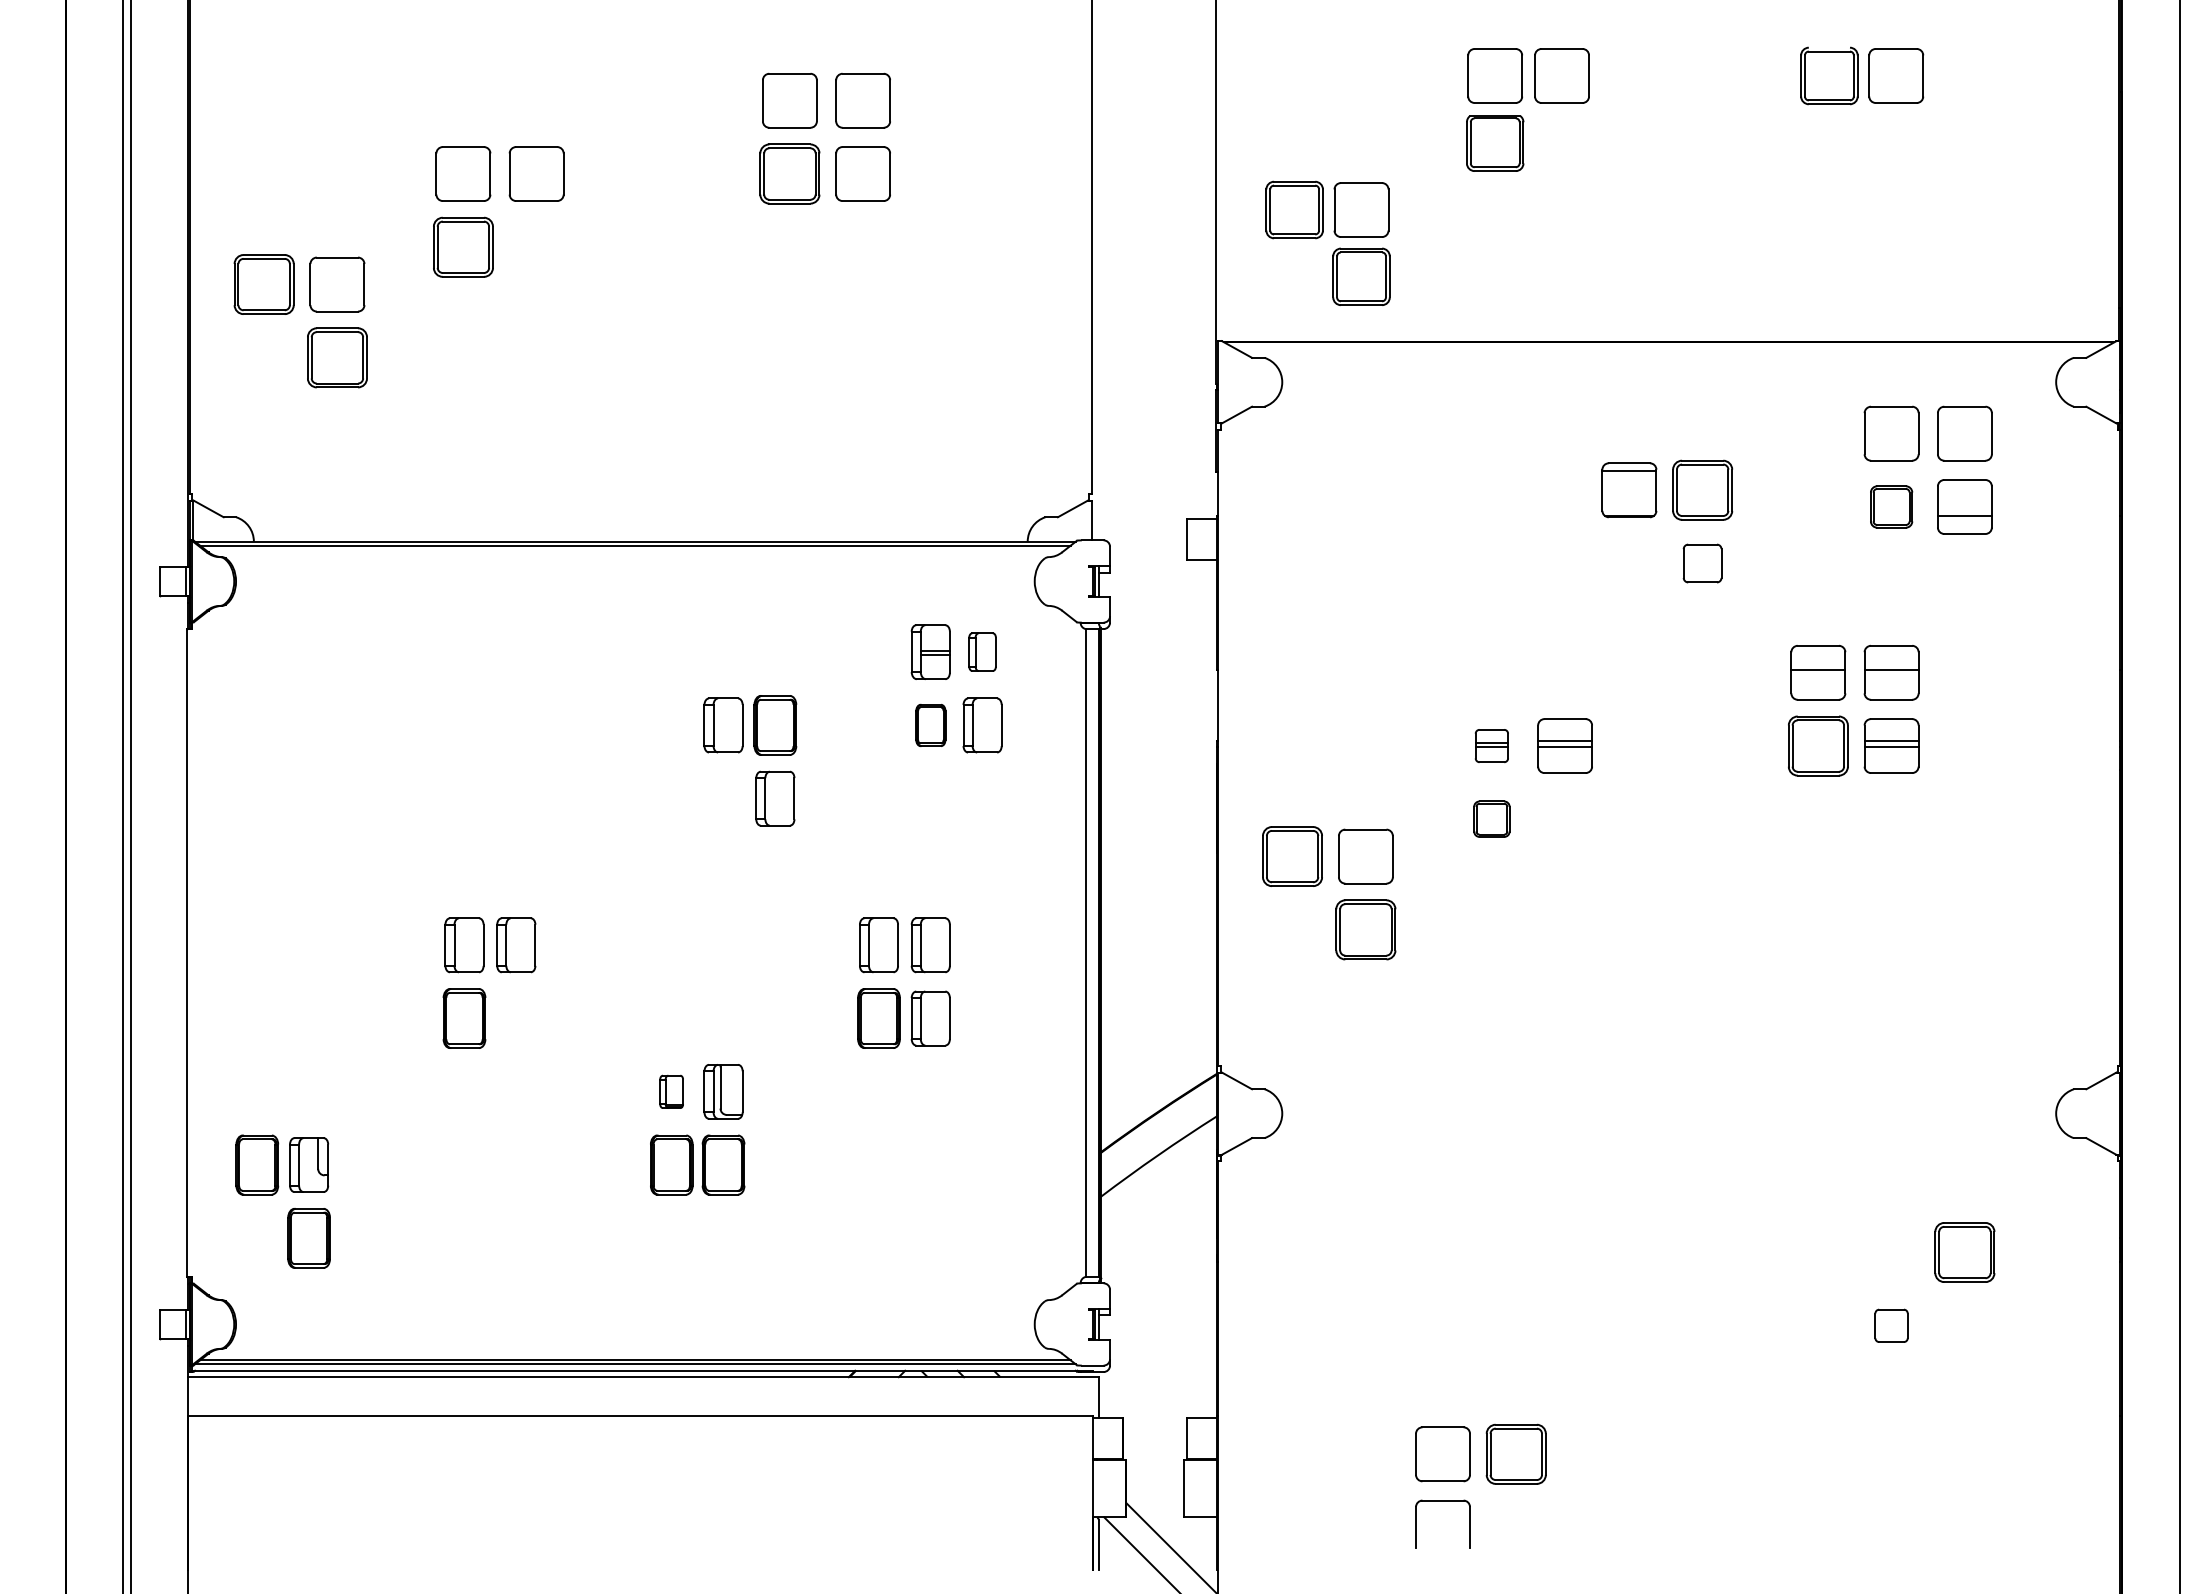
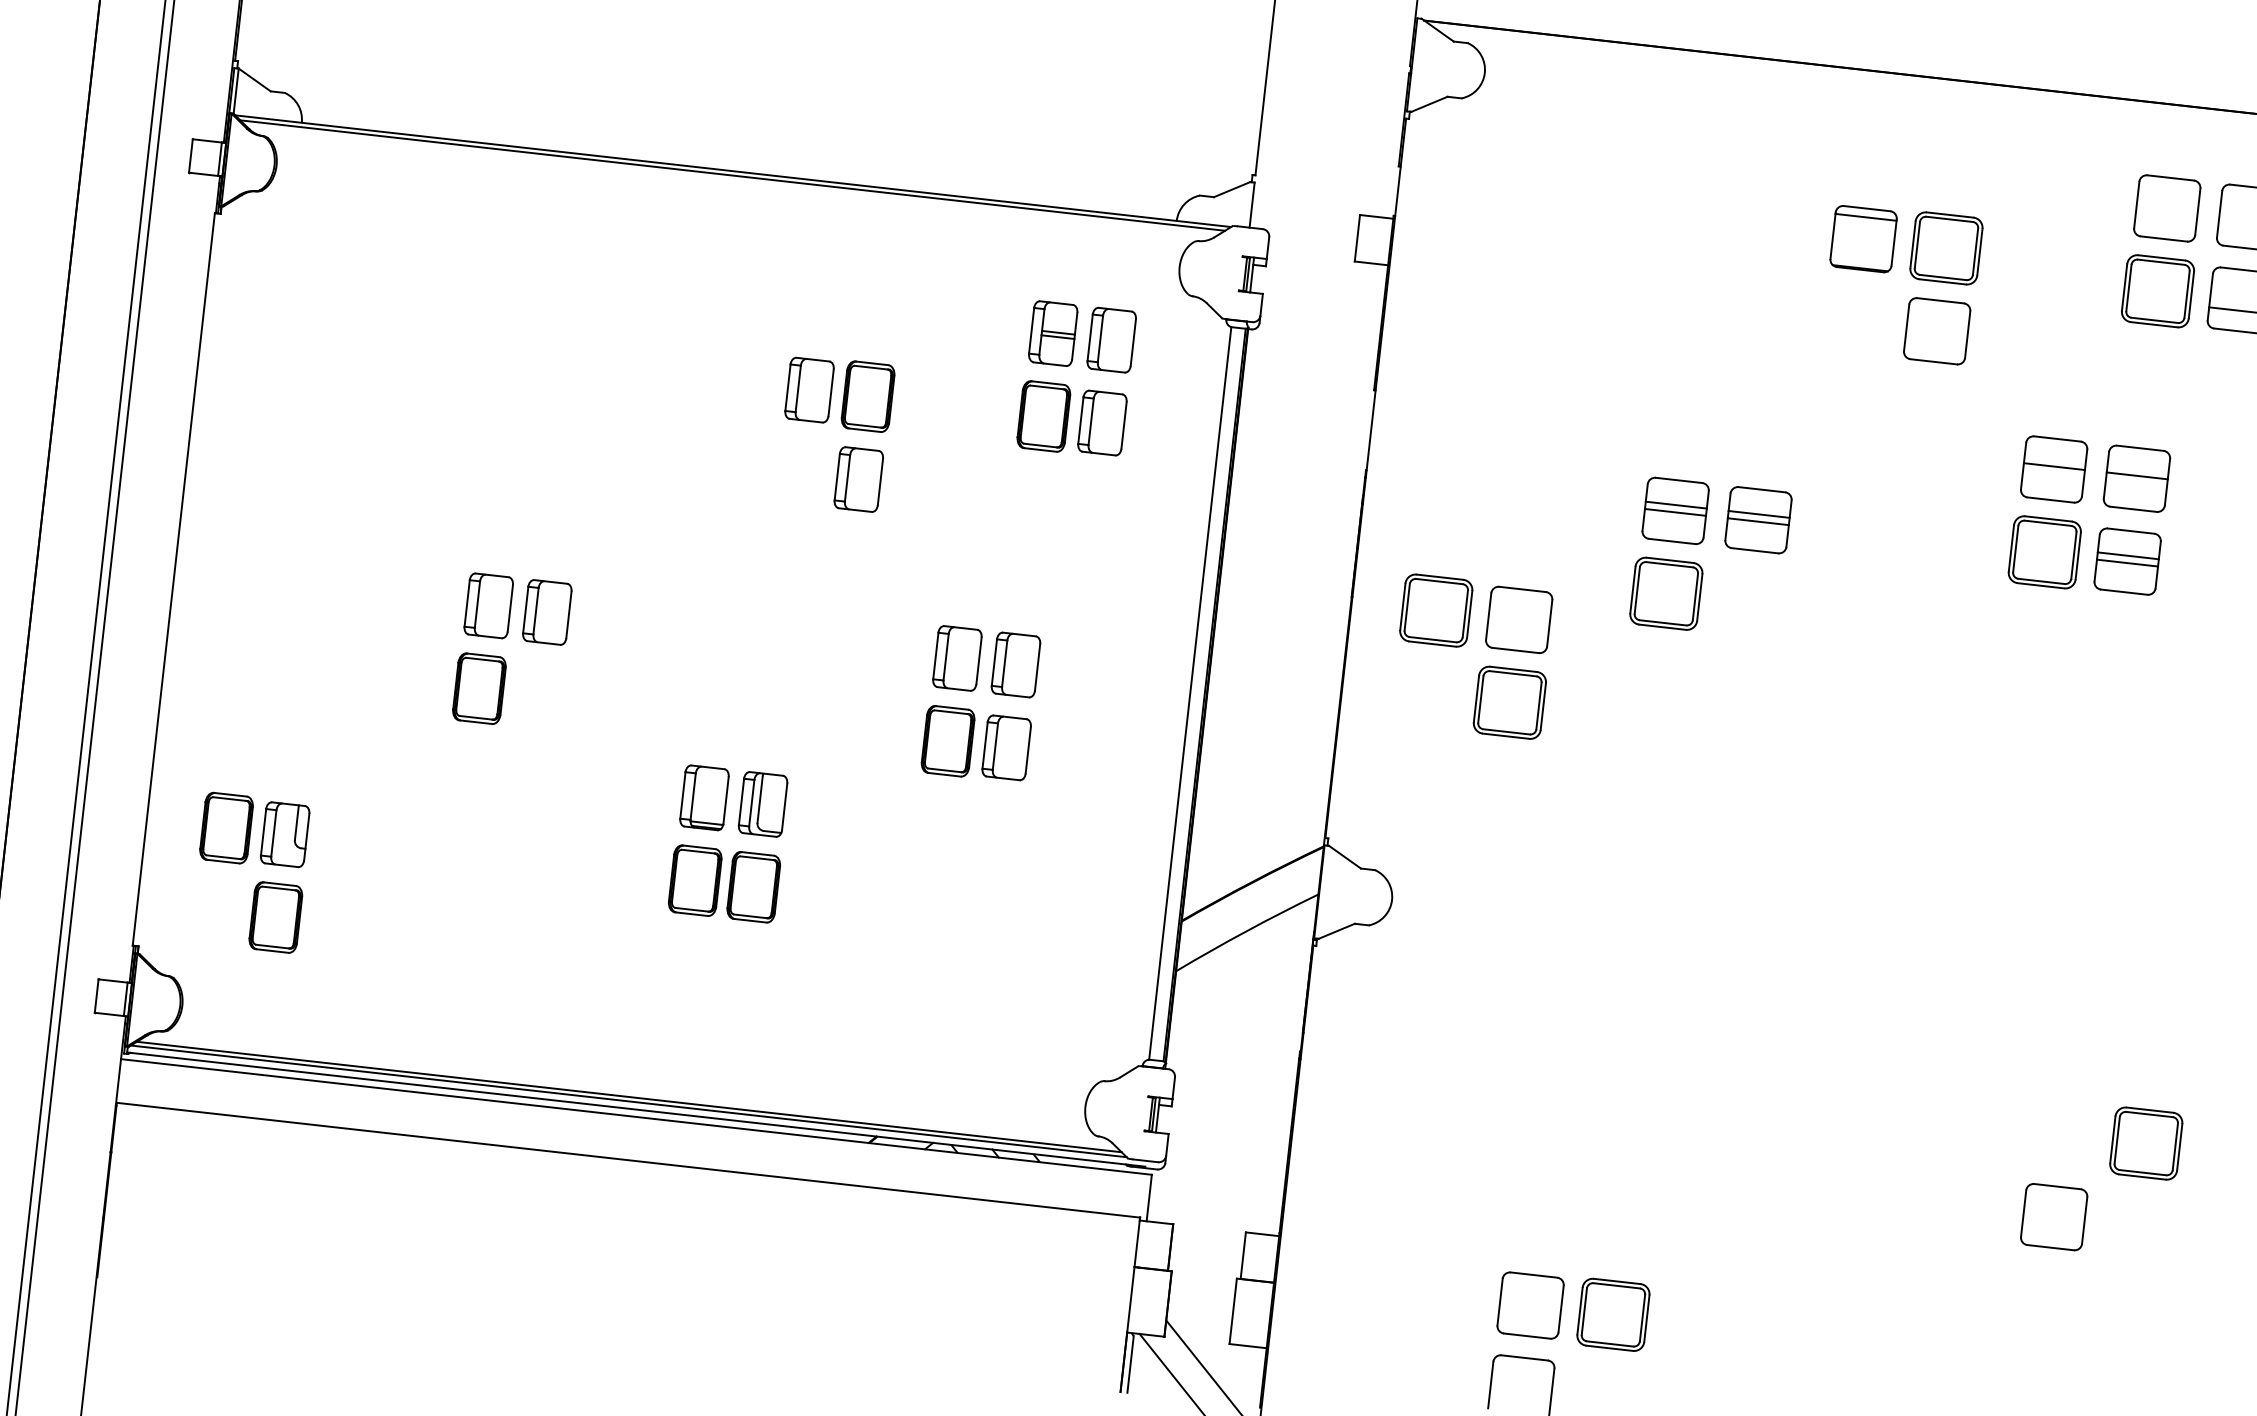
part: (1891, 506) -> (2157, 290), size x1.43
part: (1702, 563) -> (1936, 331), size x1.43
part: (982, 651) -> (1111, 339), size x1.43
part: (930, 725) -> (1043, 416), size x1.43
part: (1491, 745) -> (1675, 510), size x1.67
part: (1491, 818) -> (1666, 592), size x1.67
part: (671, 1091) -> (704, 797), size x1.67
part: (1891, 1325) -> (2054, 1216), size x1.67

